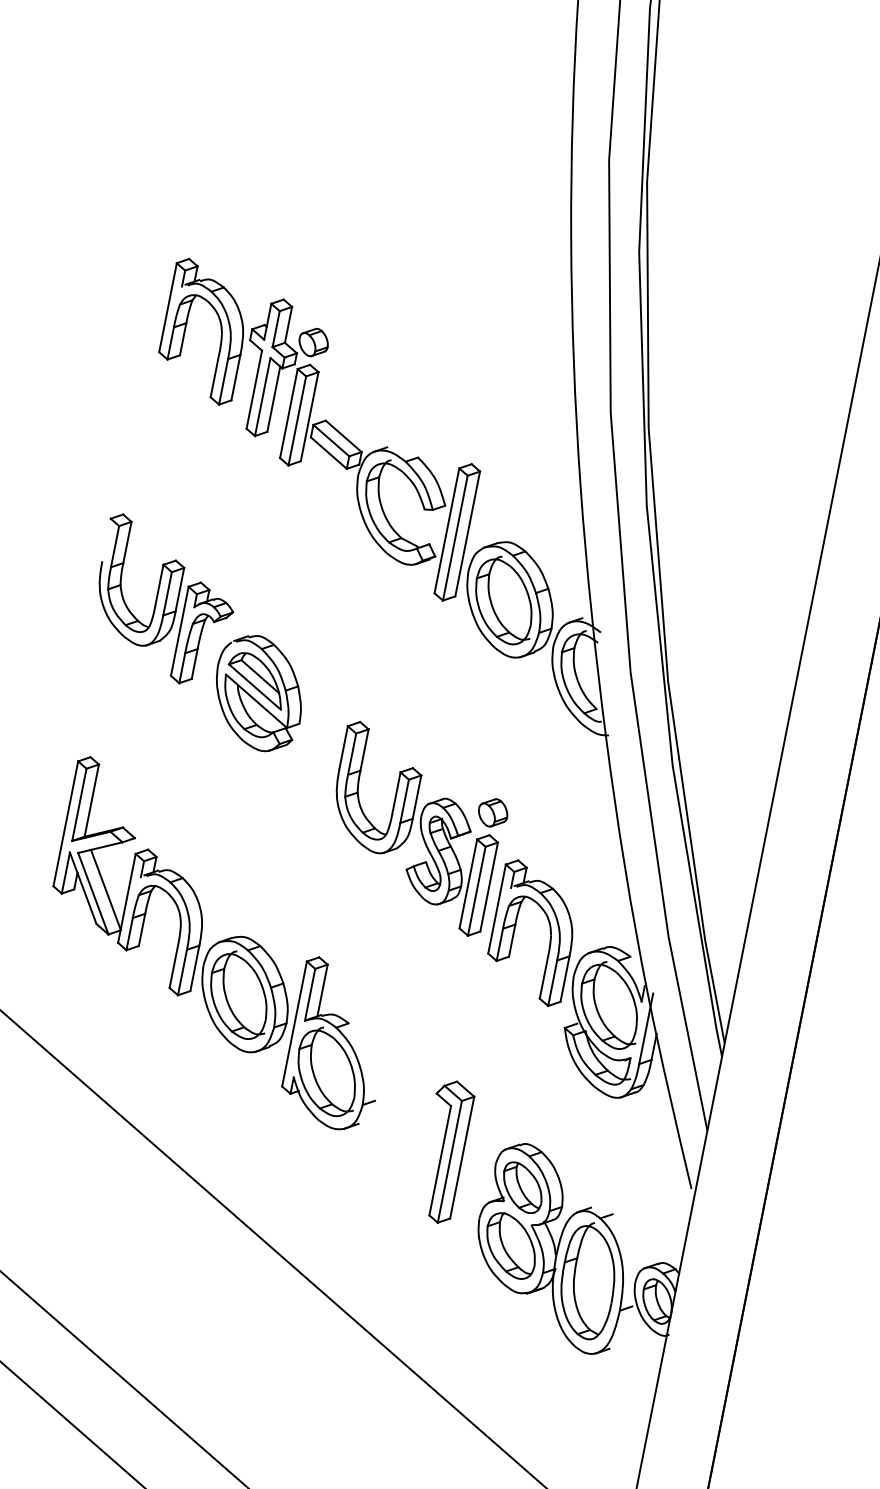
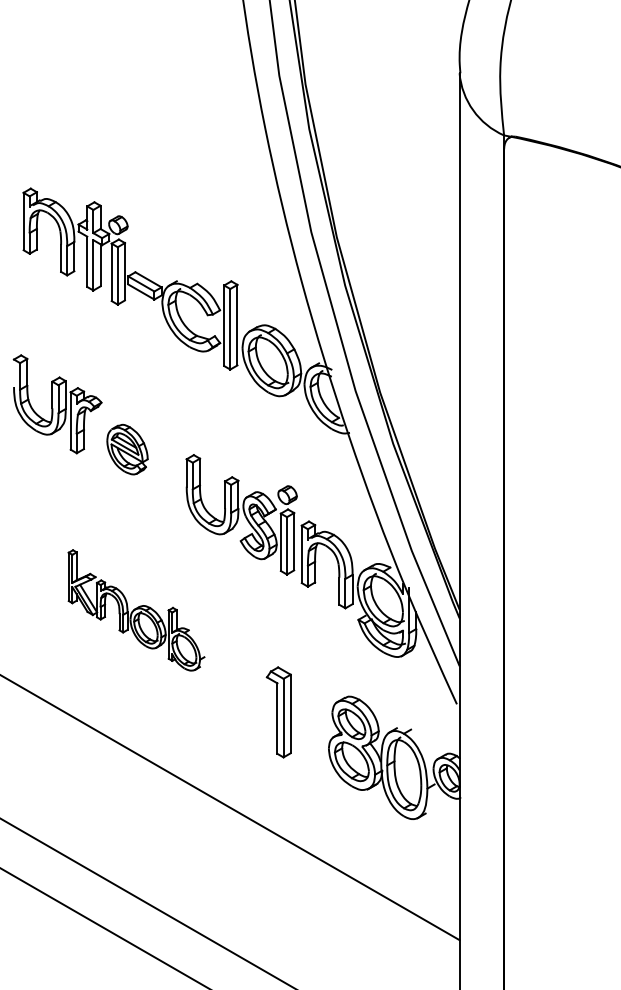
part: (259, 692) -> (127, 449), size x0.7
part: (223, 945) -> (136, 610), size x0.6
part: (443, 1151) -> (278, 712), moved

